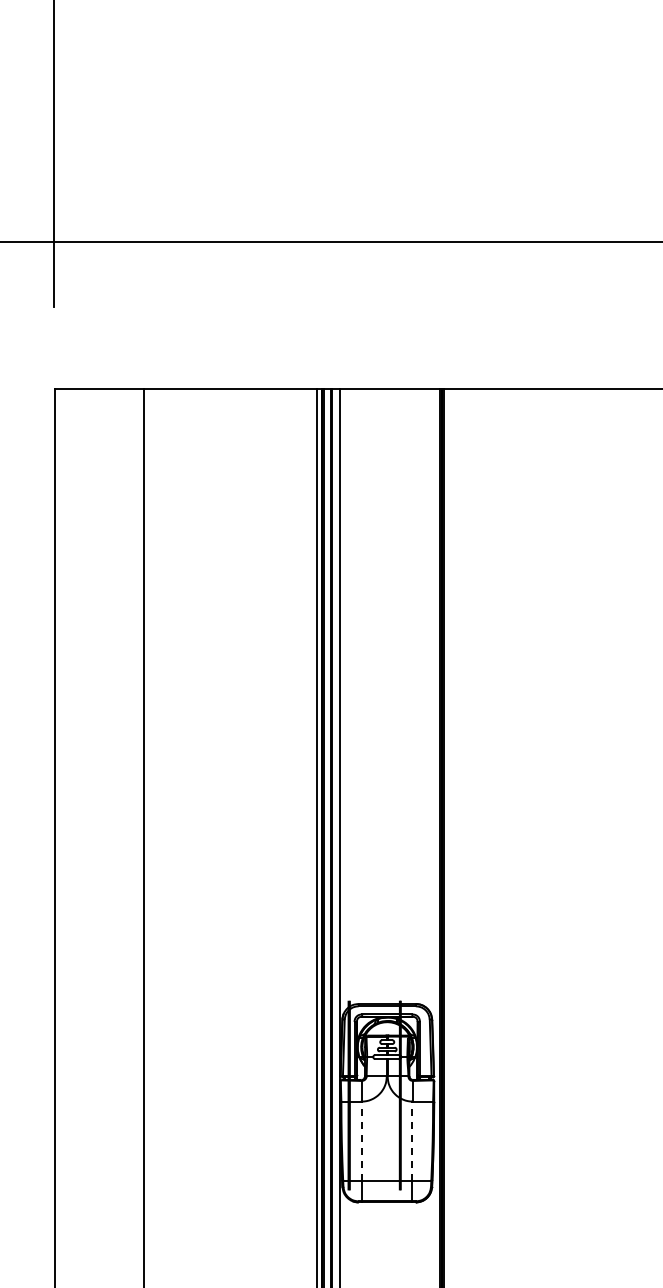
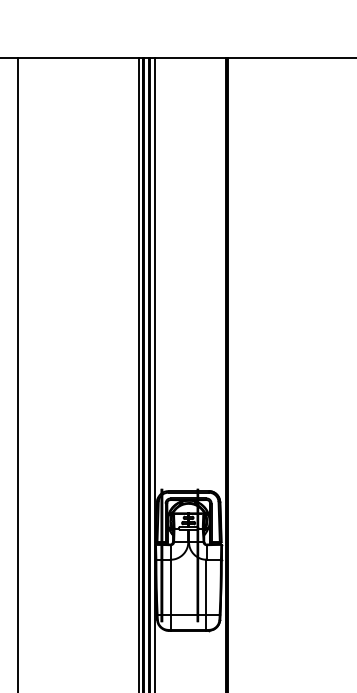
line: (362, 1141) -> (171, 587), dashed -> solid
line: (412, 1141) -> (206, 587), dashed -> solid

